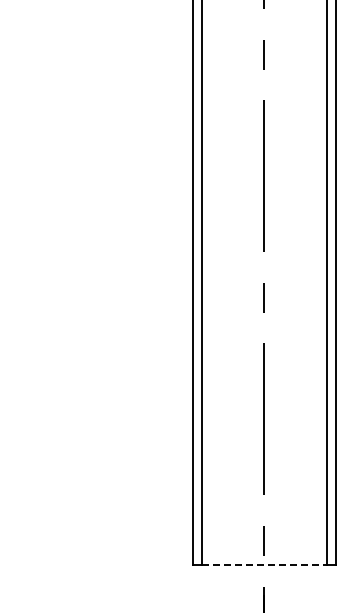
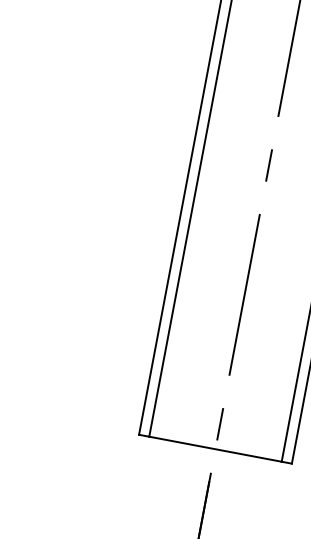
line: (264, 564) -> (215, 449), dashed -> solid

